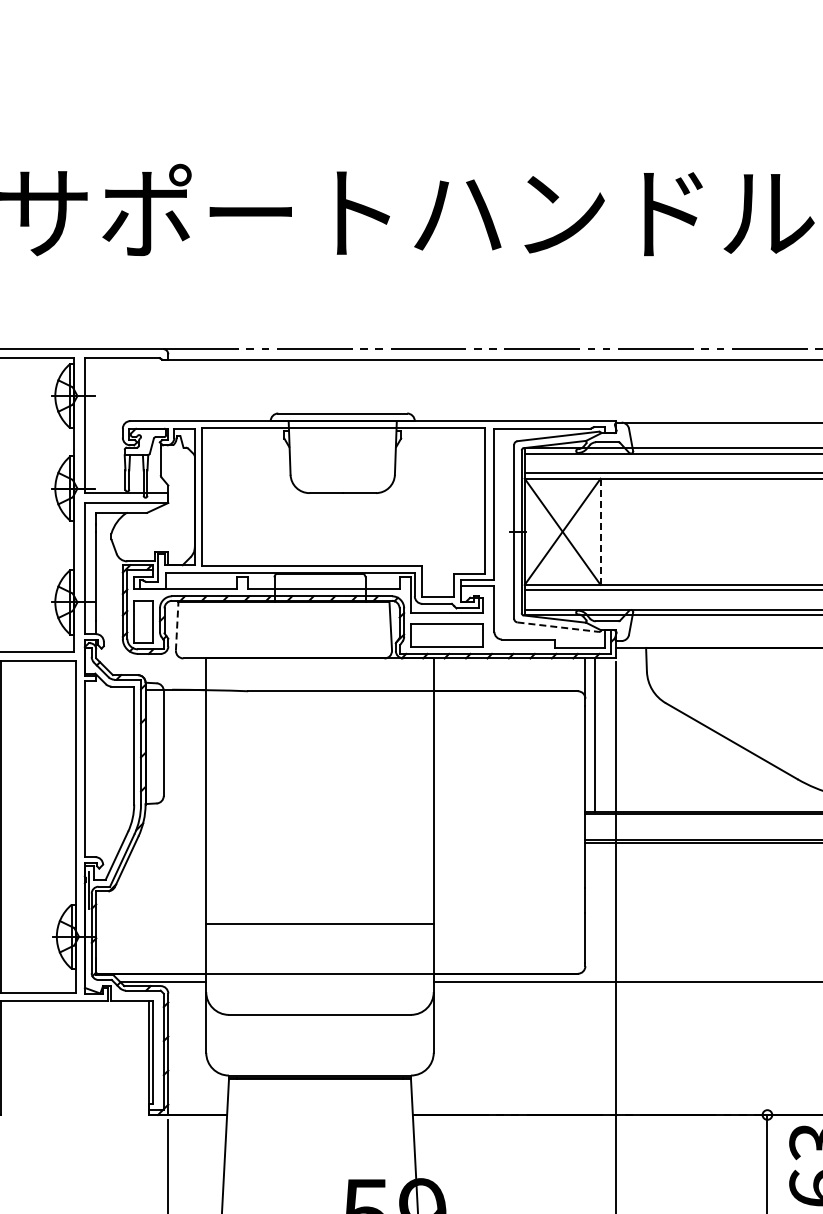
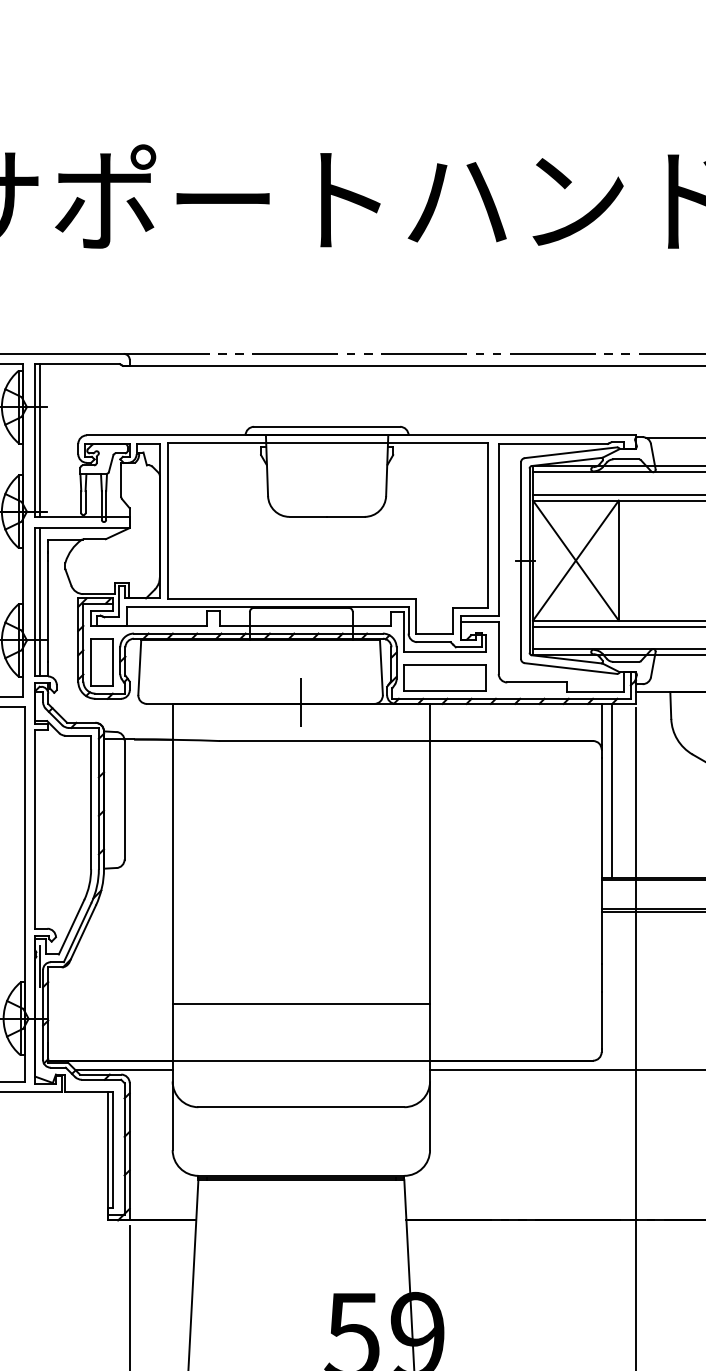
line: (88, 425) -> (39, 440), added
line: (600, 532) -> (618, 561), dashed -> solid
line: (88, 568) -> (39, 602), added
line: (177, 625) -> (140, 666), dashed -> solid
line: (558, 627) -> (571, 668), dashed -> solid
line: (320, 656) -> (301, 701), added

